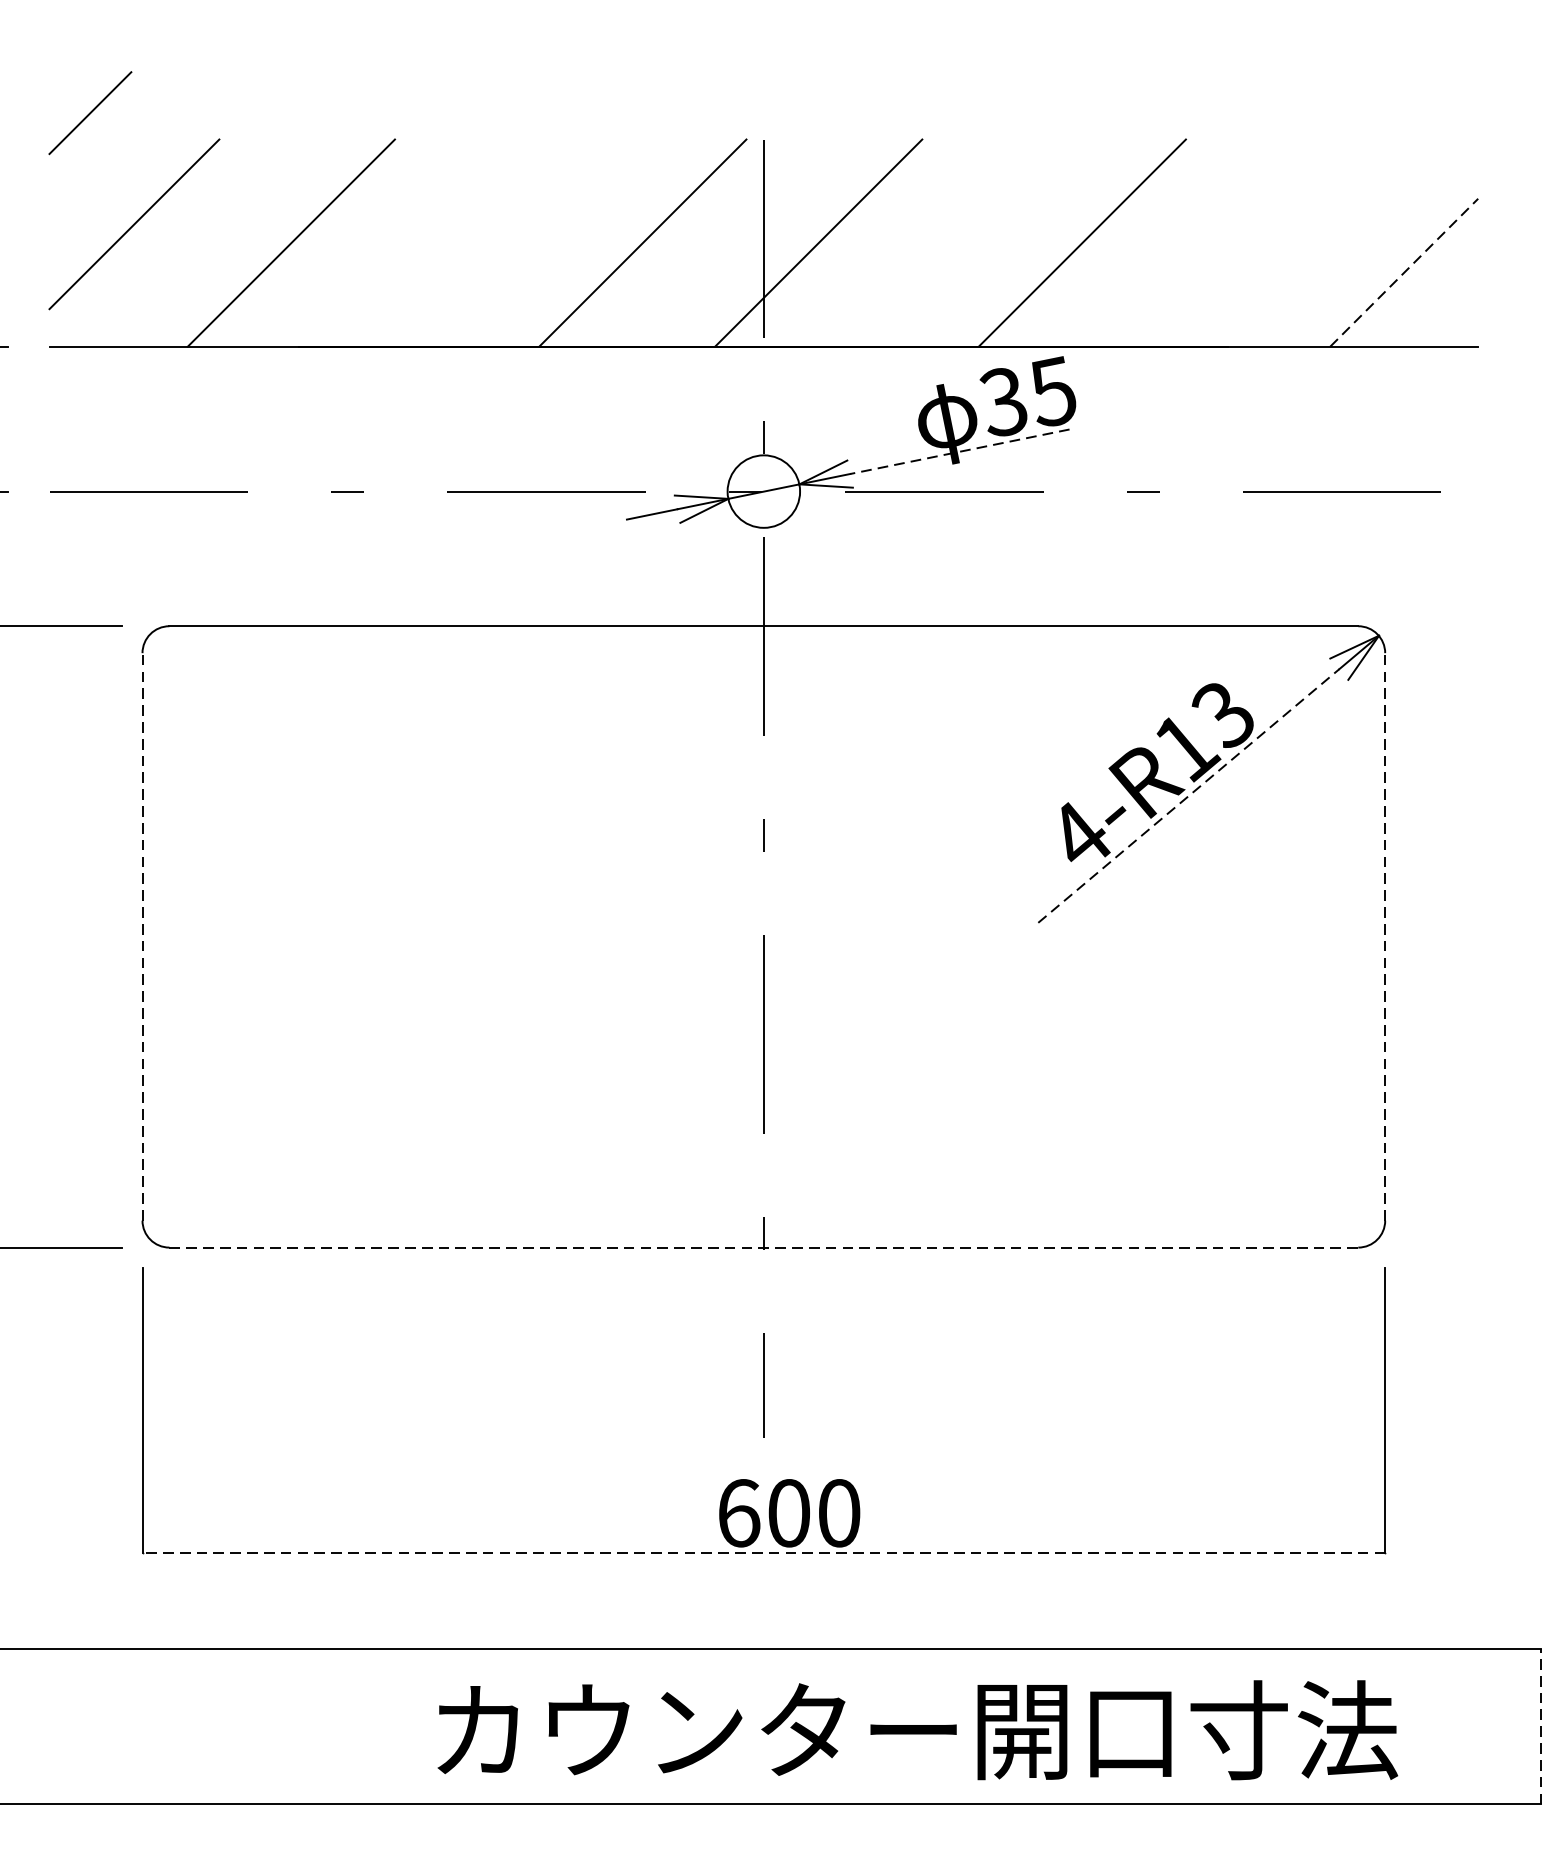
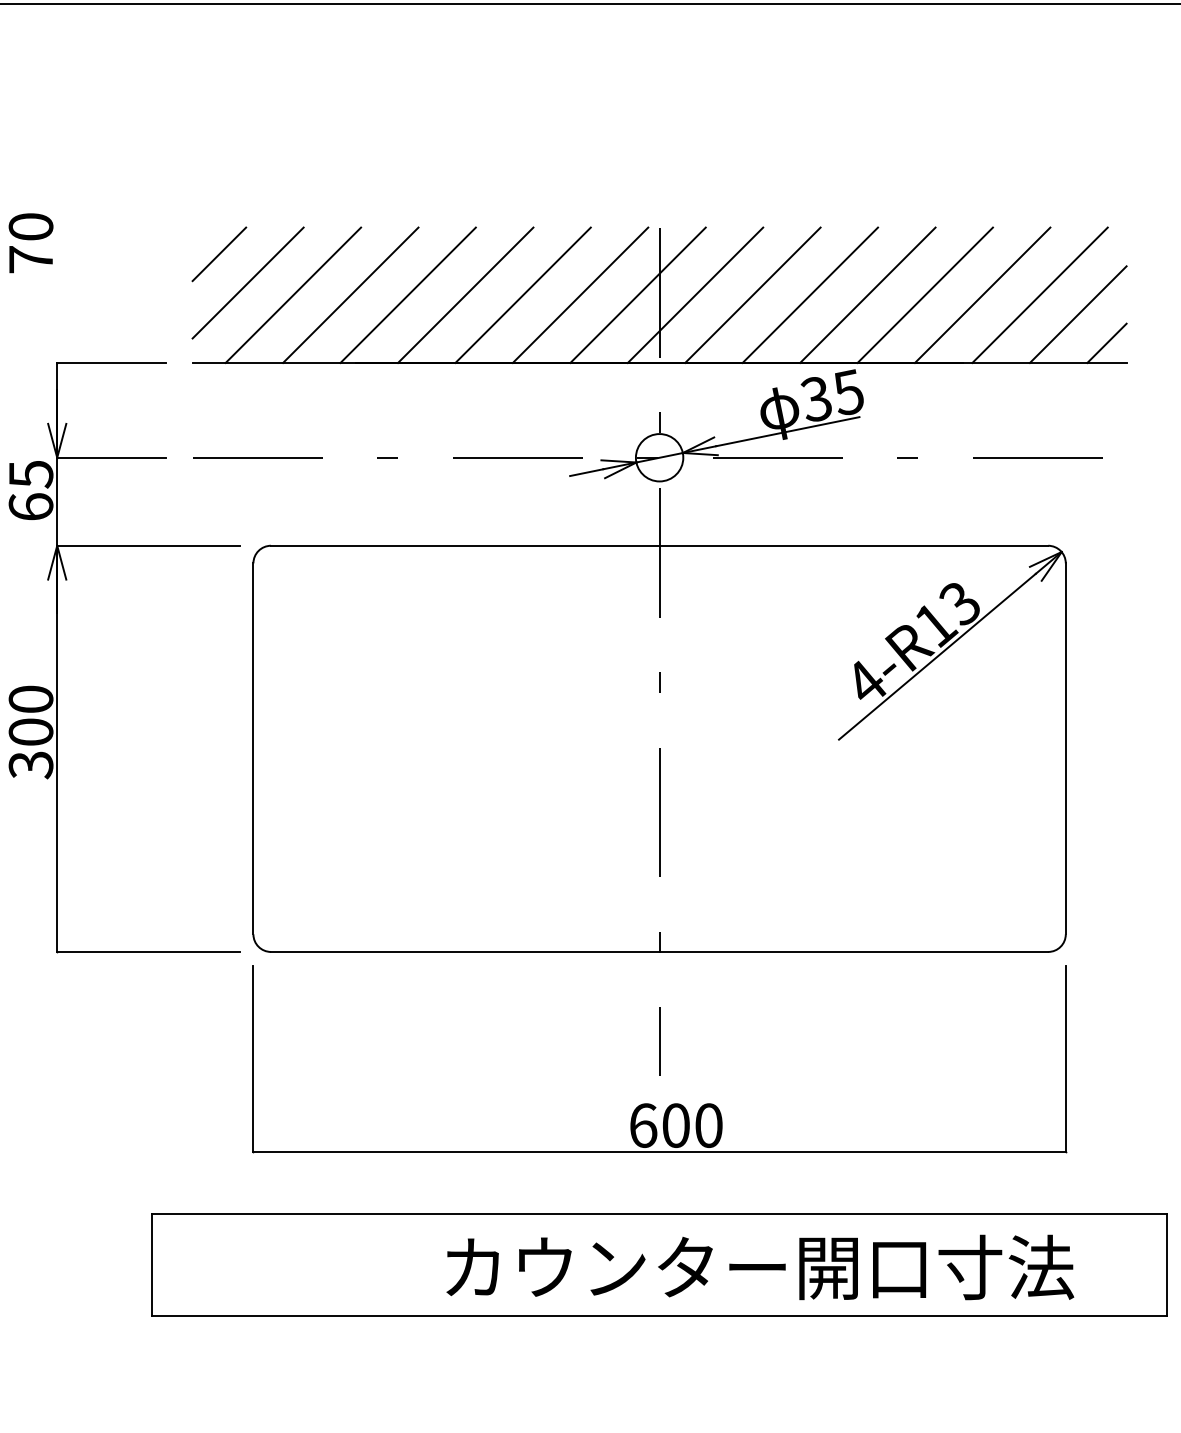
line: (90, 113) -> (219, 254), moved
line: (203, 241) -> (293, 294), added
line: (378, 241) -> (407, 294), added
line: (466, 241) -> (465, 294), added
line: (554, 241) -> (522, 294), added
line: (730, 241) -> (637, 294), added
line: (905, 241) -> (752, 294), added
line: (994, 241) -> (810, 294), added
line: (1169, 241) -> (924, 294), added
line: (1257, 241) -> (982, 294), added
line: (1344, 241) -> (1039, 294), added
line: (1404, 272) -> (1078, 314), dashed -> solid
line: (1447, 315) -> (1106, 342), added
line: (959, 451) -> (787, 431), dashed -> solid
line: (1188, 795) -> (937, 656), dashed -> solid
line: (142, 936) -> (253, 748), dashed -> solid
line: (1384, 936) -> (1065, 748), dashed -> solid
line: (763, 1246) -> (659, 951), dashed -> solid
line: (763, 1552) -> (659, 1151), dashed -> solid
line: (1540, 1727) -> (1167, 1265), dashed -> solid

